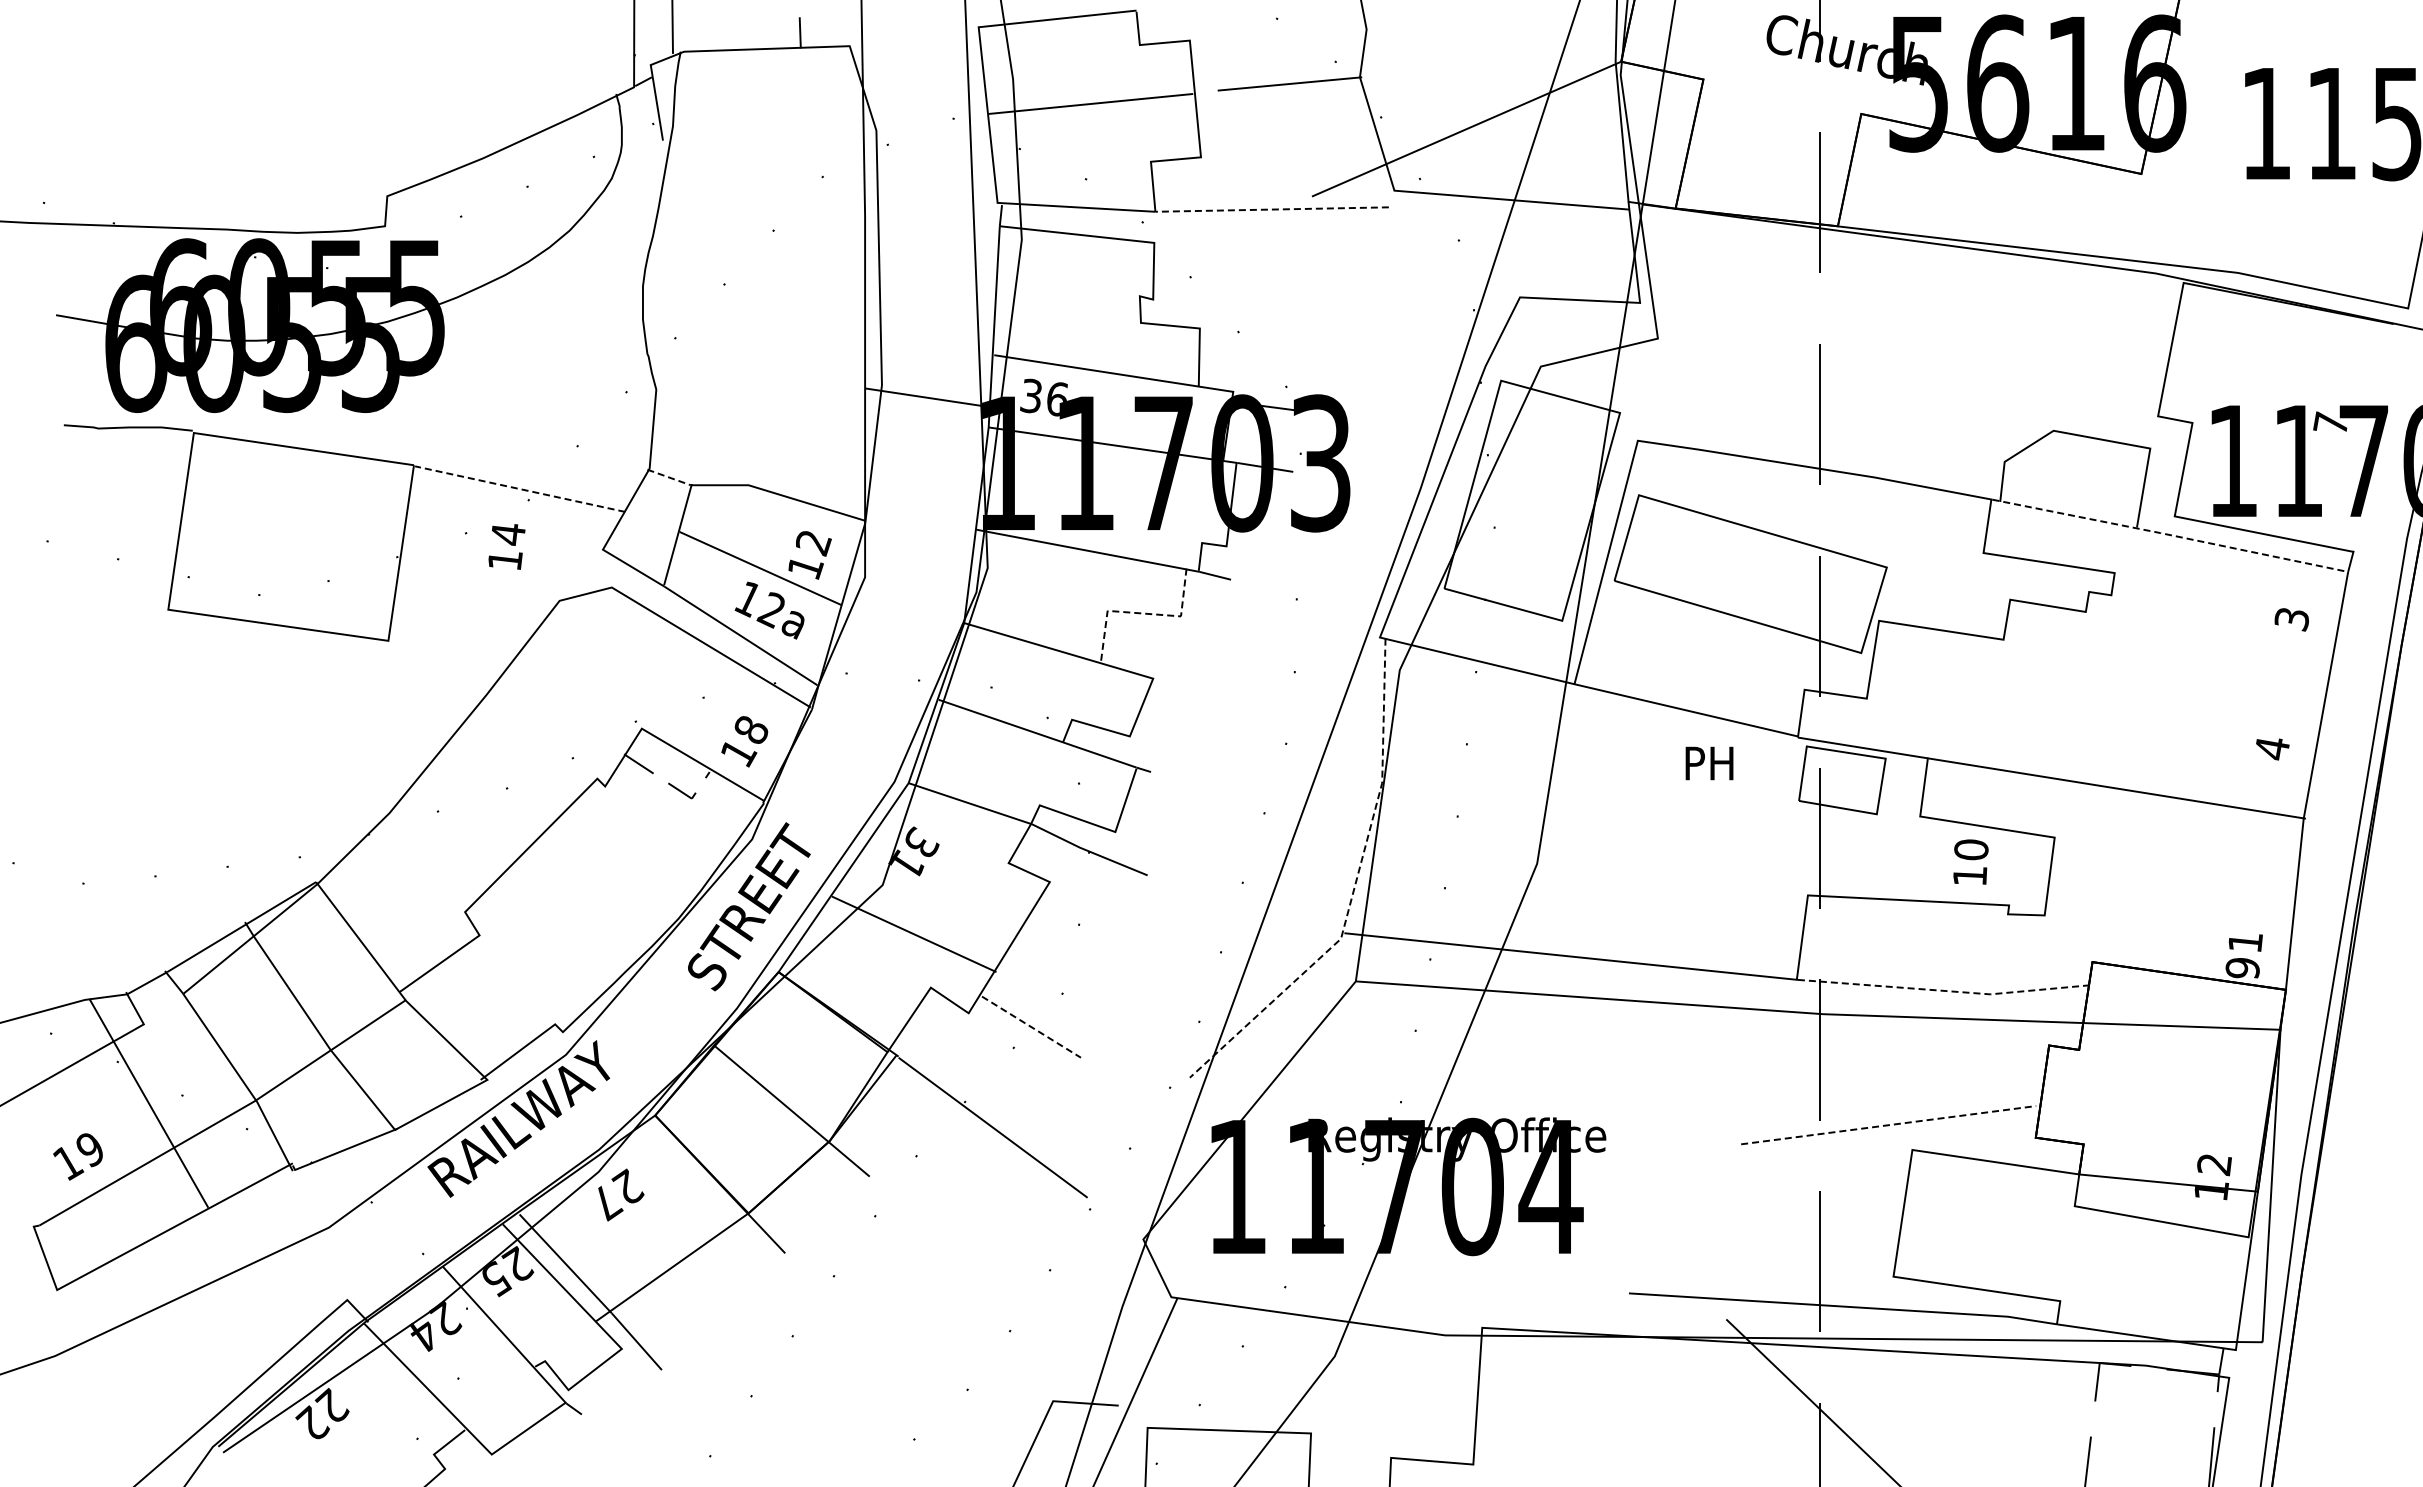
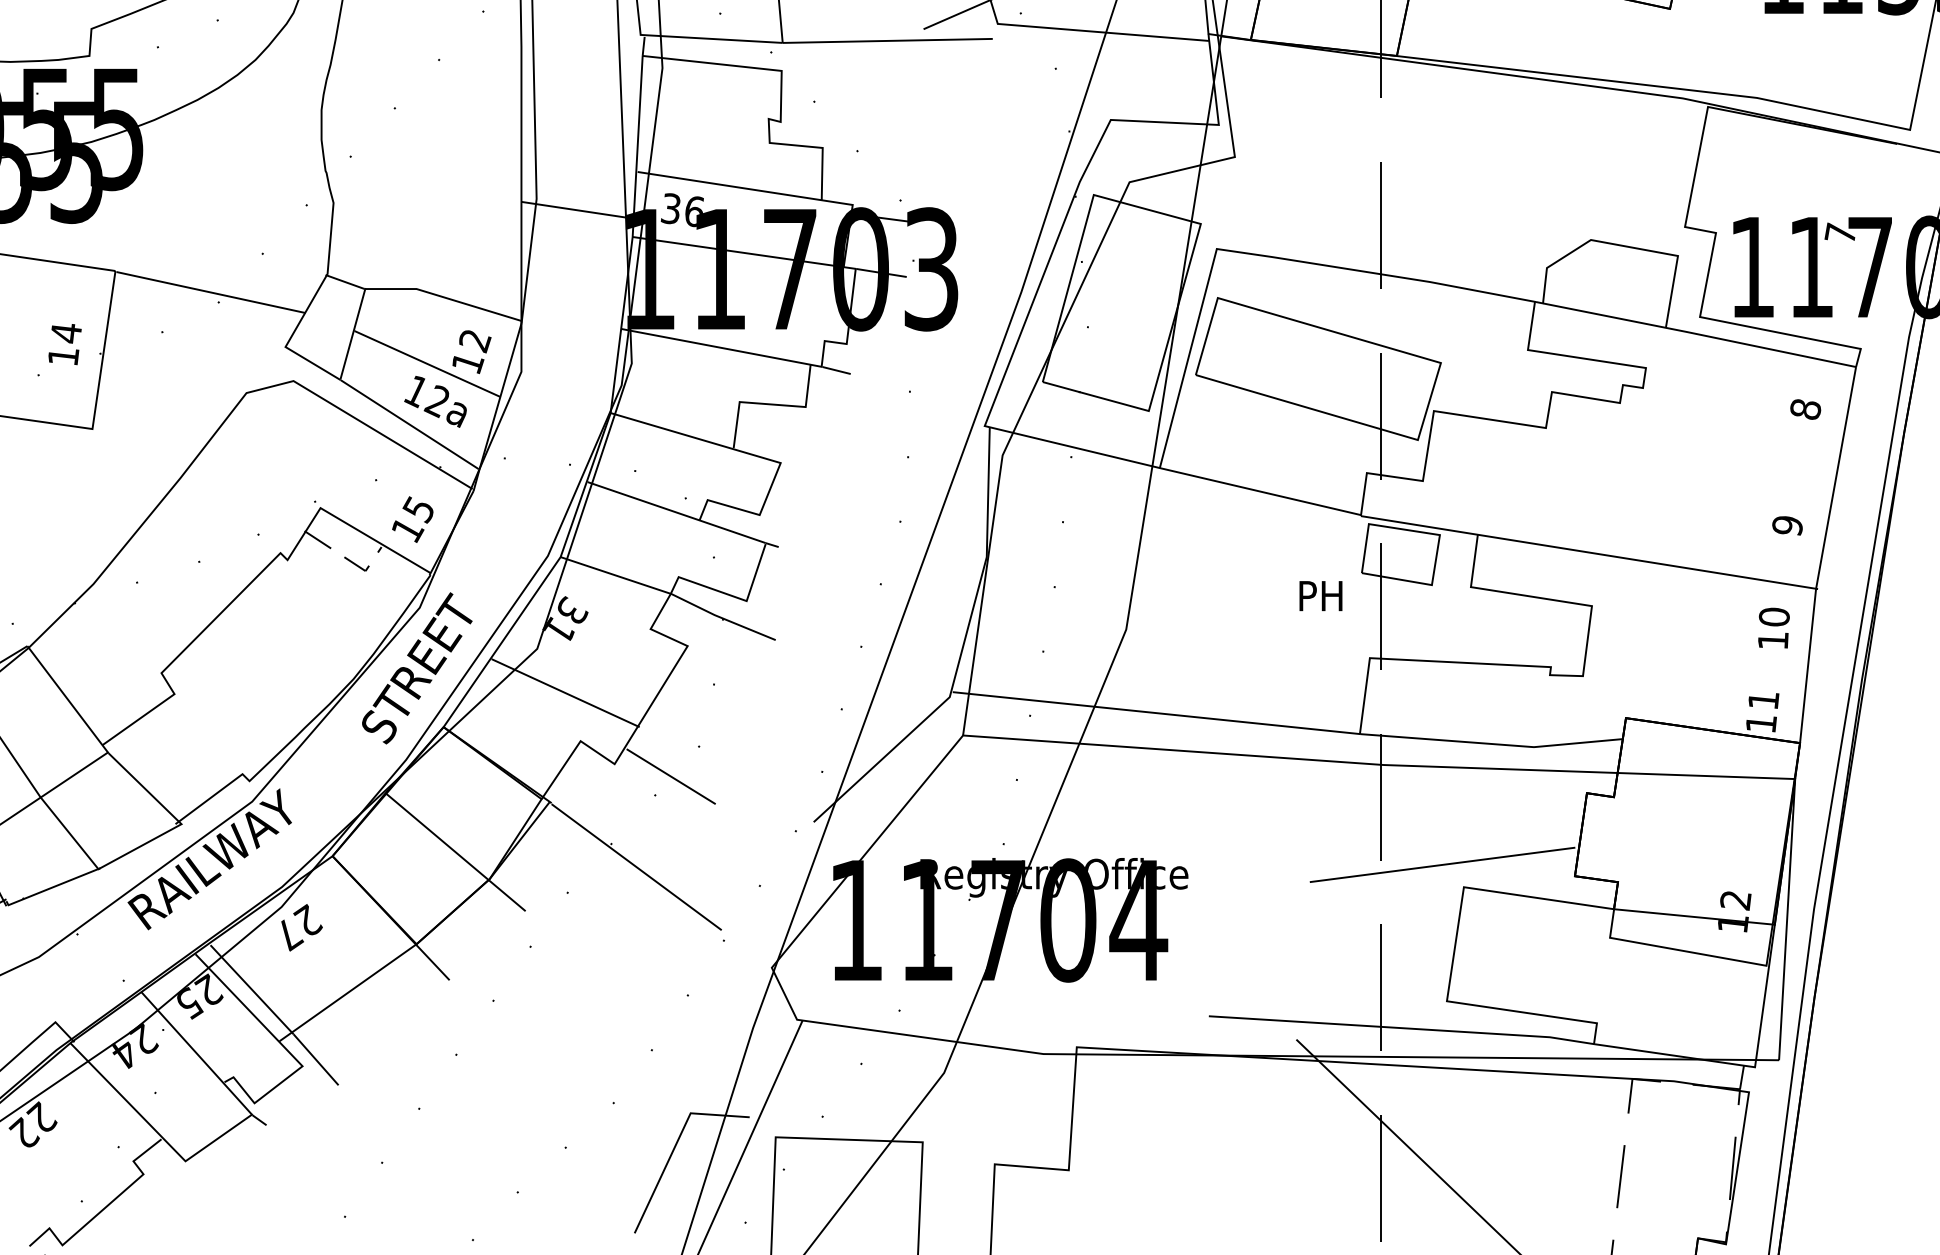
line: (1272, 209) -> (888, 40), dashed -> solid
line: (669, 477) -> (345, 282), dashed -> solid
line: (519, 489) -> (210, 292), dashed -> solid
line: (2170, 535) -> (1696, 334), dashed -> solid
text: (506, 546) -> (64, 344), moved
line: (1142, 613) -> (771, 404), dashed -> solid
text: (2291, 619) -> (1805, 409), 3 -> 8
text: (750, 730) -> (418, 509), 18 -> 15
text: (2272, 748) -> (1787, 525), 4 -> 9
text: (1709, 763) -> (1320, 596), moved
text: (1970, 861) -> (1773, 627), moved
line: (1353, 890) -> (960, 653), dashed -> solid
text: (2242, 968) -> (1760, 723), 91 -> 11
line: (1944, 990) -> (1492, 743), dashed -> solid
line: (1031, 1027) -> (671, 776), dashed -> solid
line: (1888, 1125) -> (1442, 865), dashed -> solid

